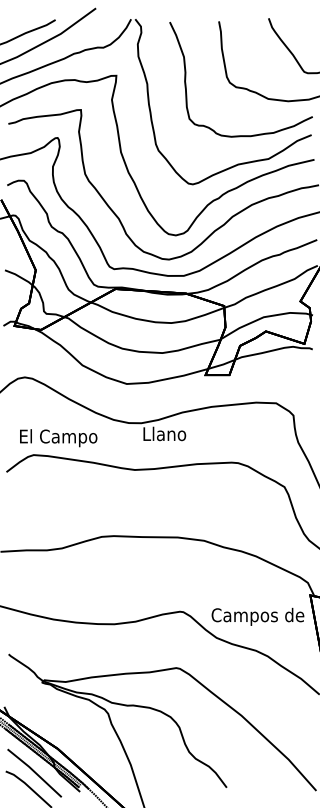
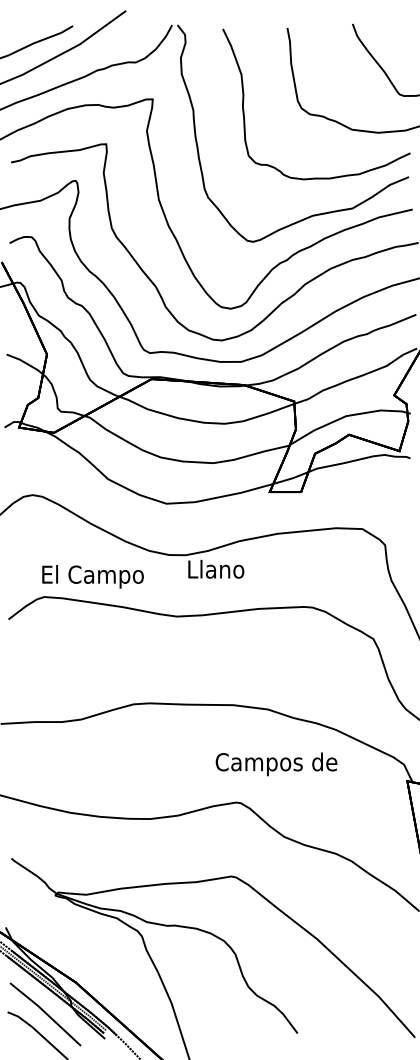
text: (58, 437) -> (92, 576), moved
text: (257, 617) -> (276, 764), moved

